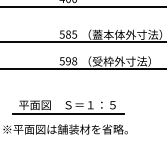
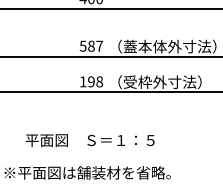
text: (74, 34) -> (99, 45), 585 -> 587
text: (61, 61) -> (82, 81), 598 -> 198
line: (68, 114) -> (91, 152), removed

